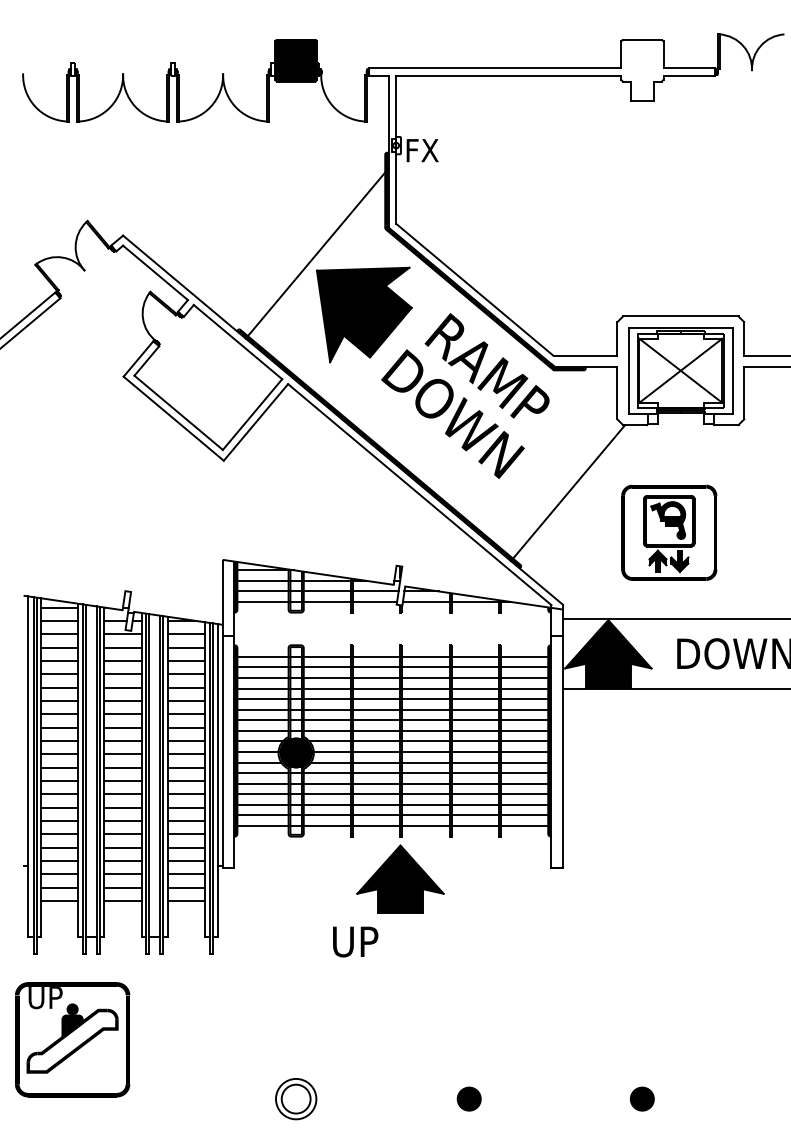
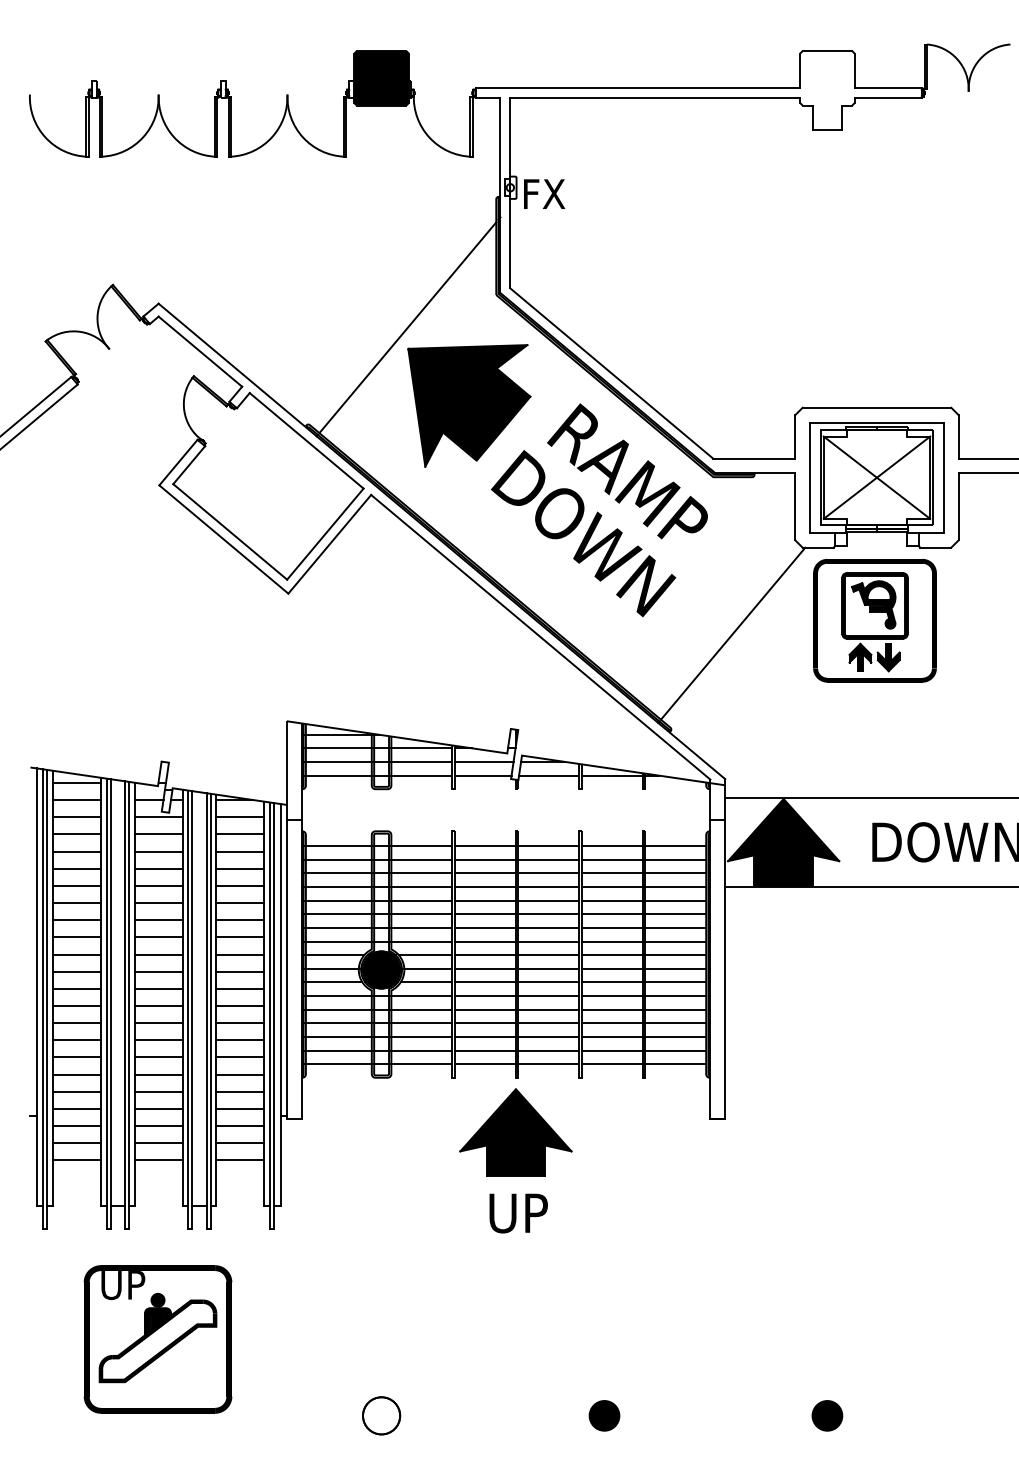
part: (669, 532) -> (875, 620), moved
text: (355, 941) -> (518, 1212), moved
part: (72, 1039) -> (157, 1339), moved
circle: (295, 1098) -> (380, 1415), size x0.71

